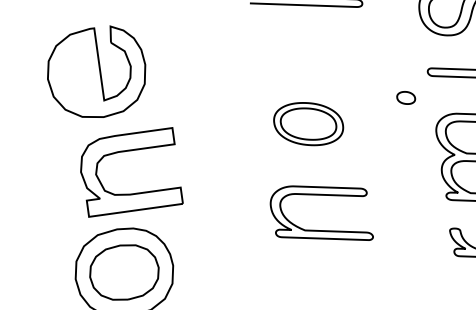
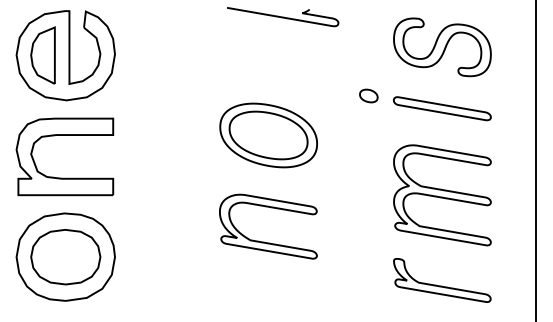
part: (73, 75) -> (42, 55), added
part: (405, 97) -> (368, 95), moved
part: (308, 124) -> (268, 135), size x1.43
part: (126, 151) -> (64, 135), moved

